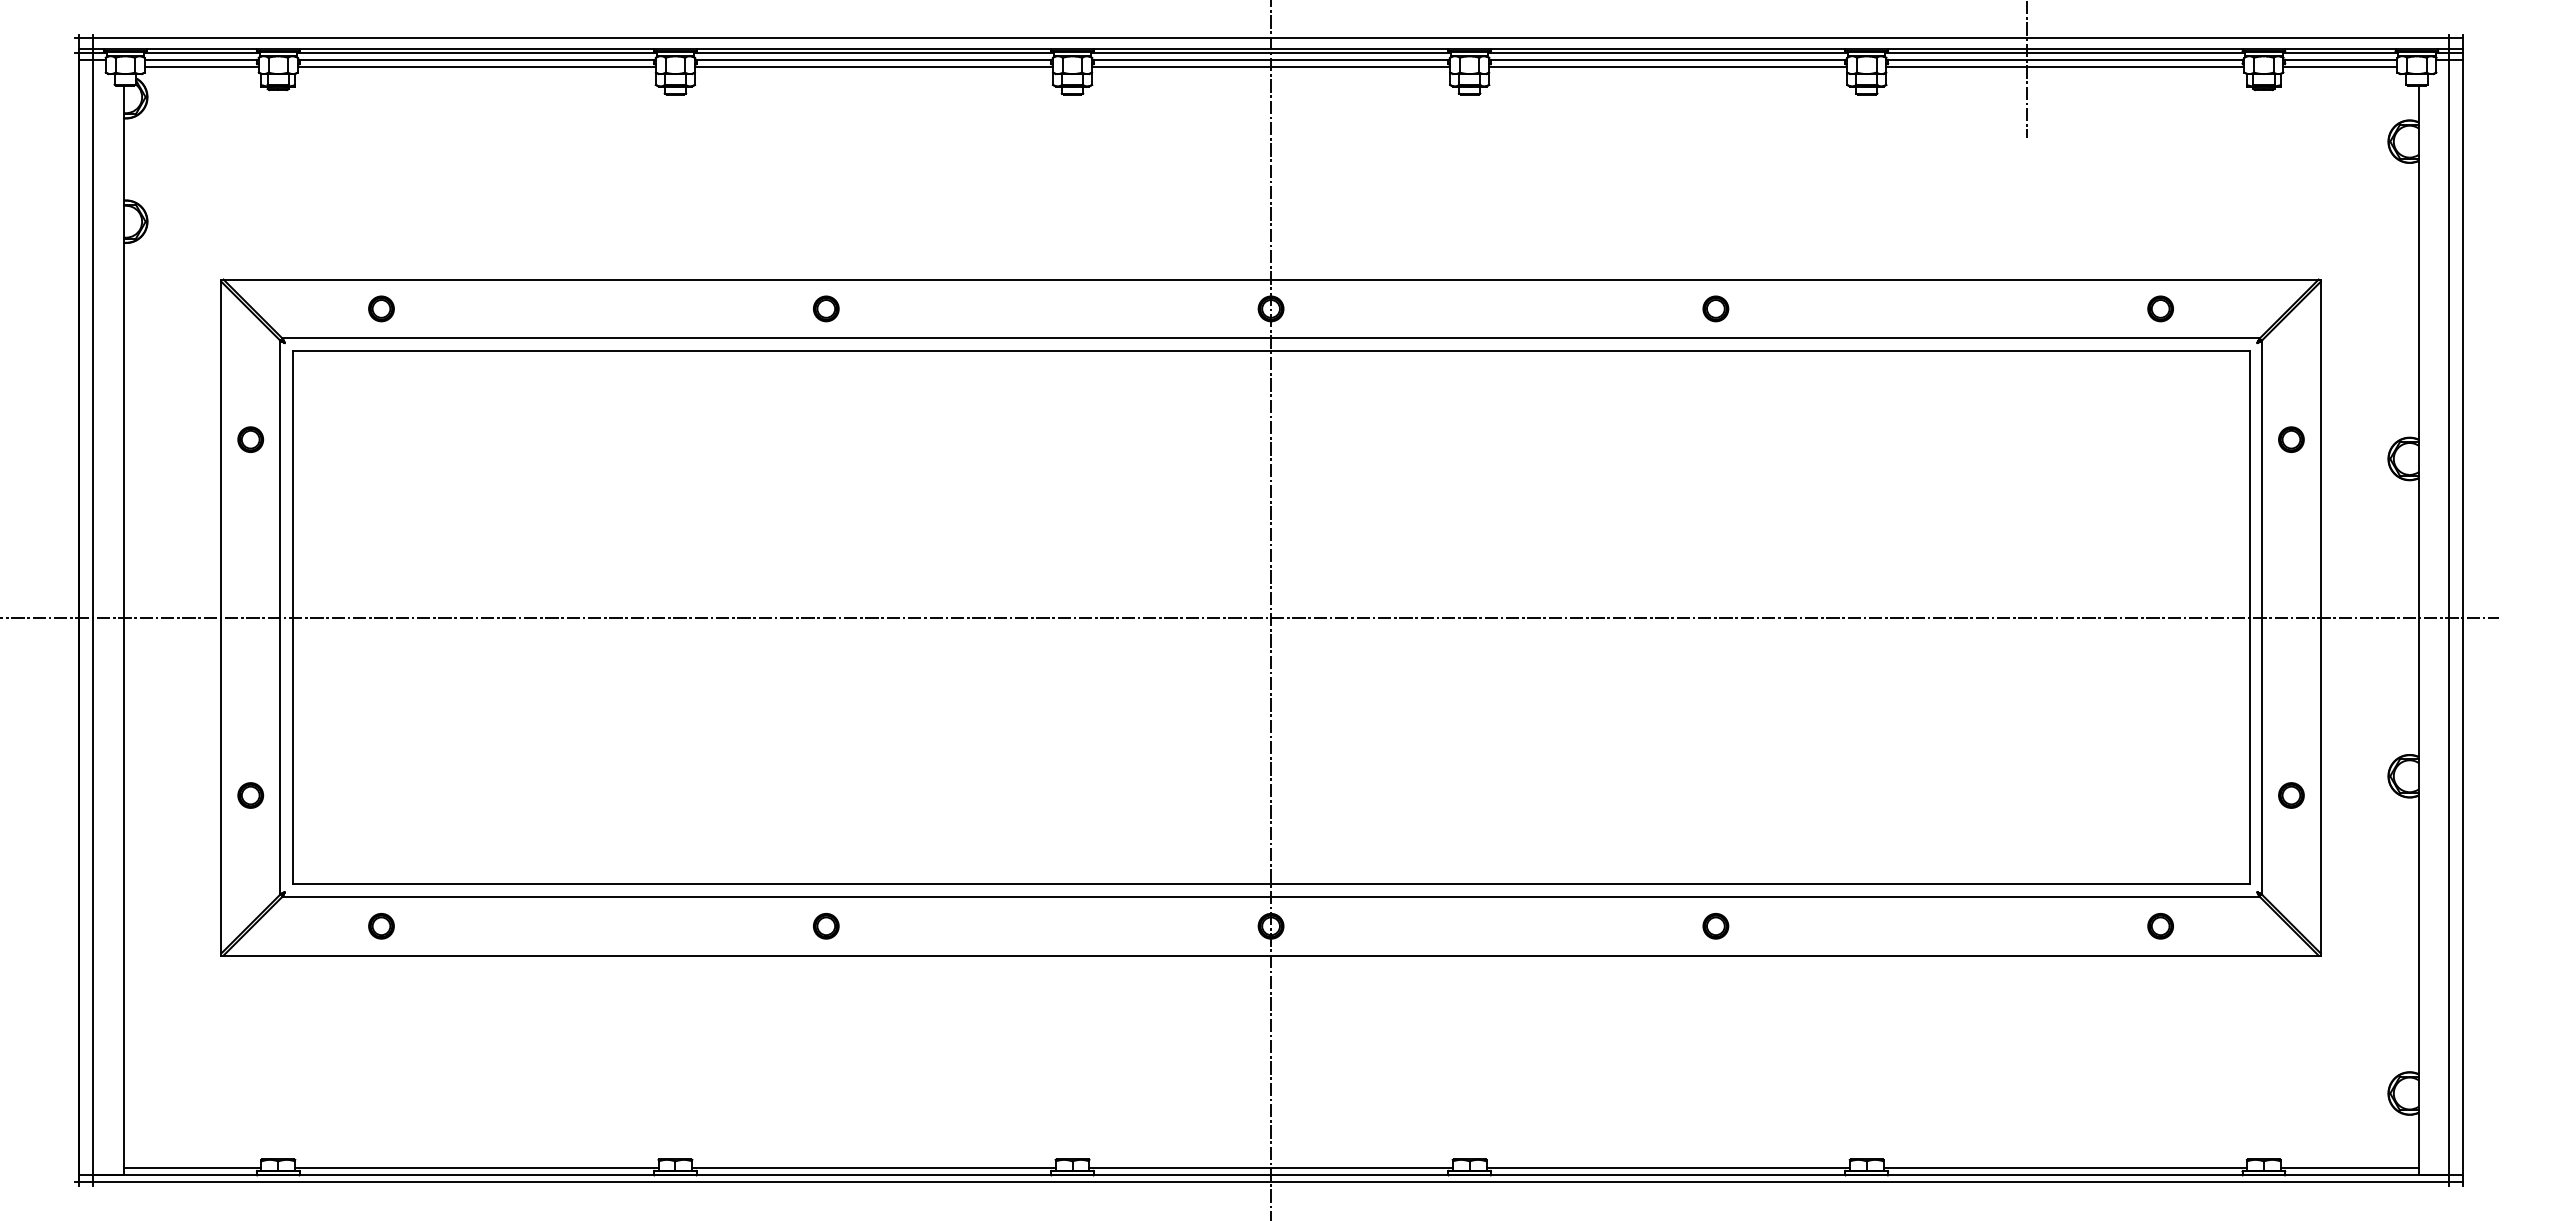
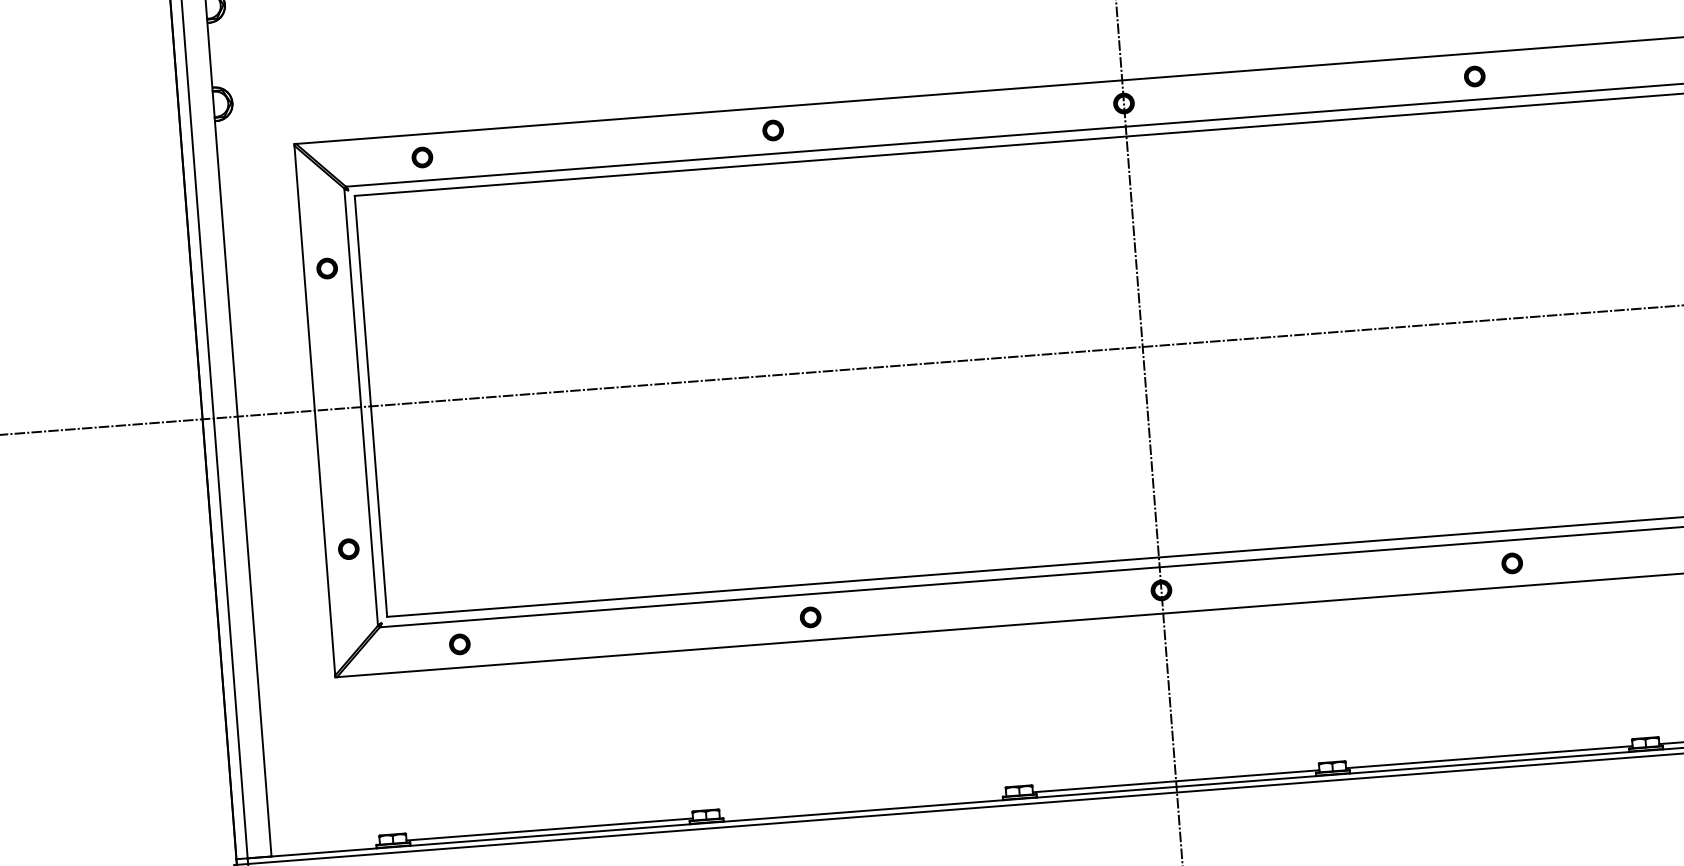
line: (192, 1168) -> (325, 846), removed
line: (873, 1168) -> (862, 805), removed

